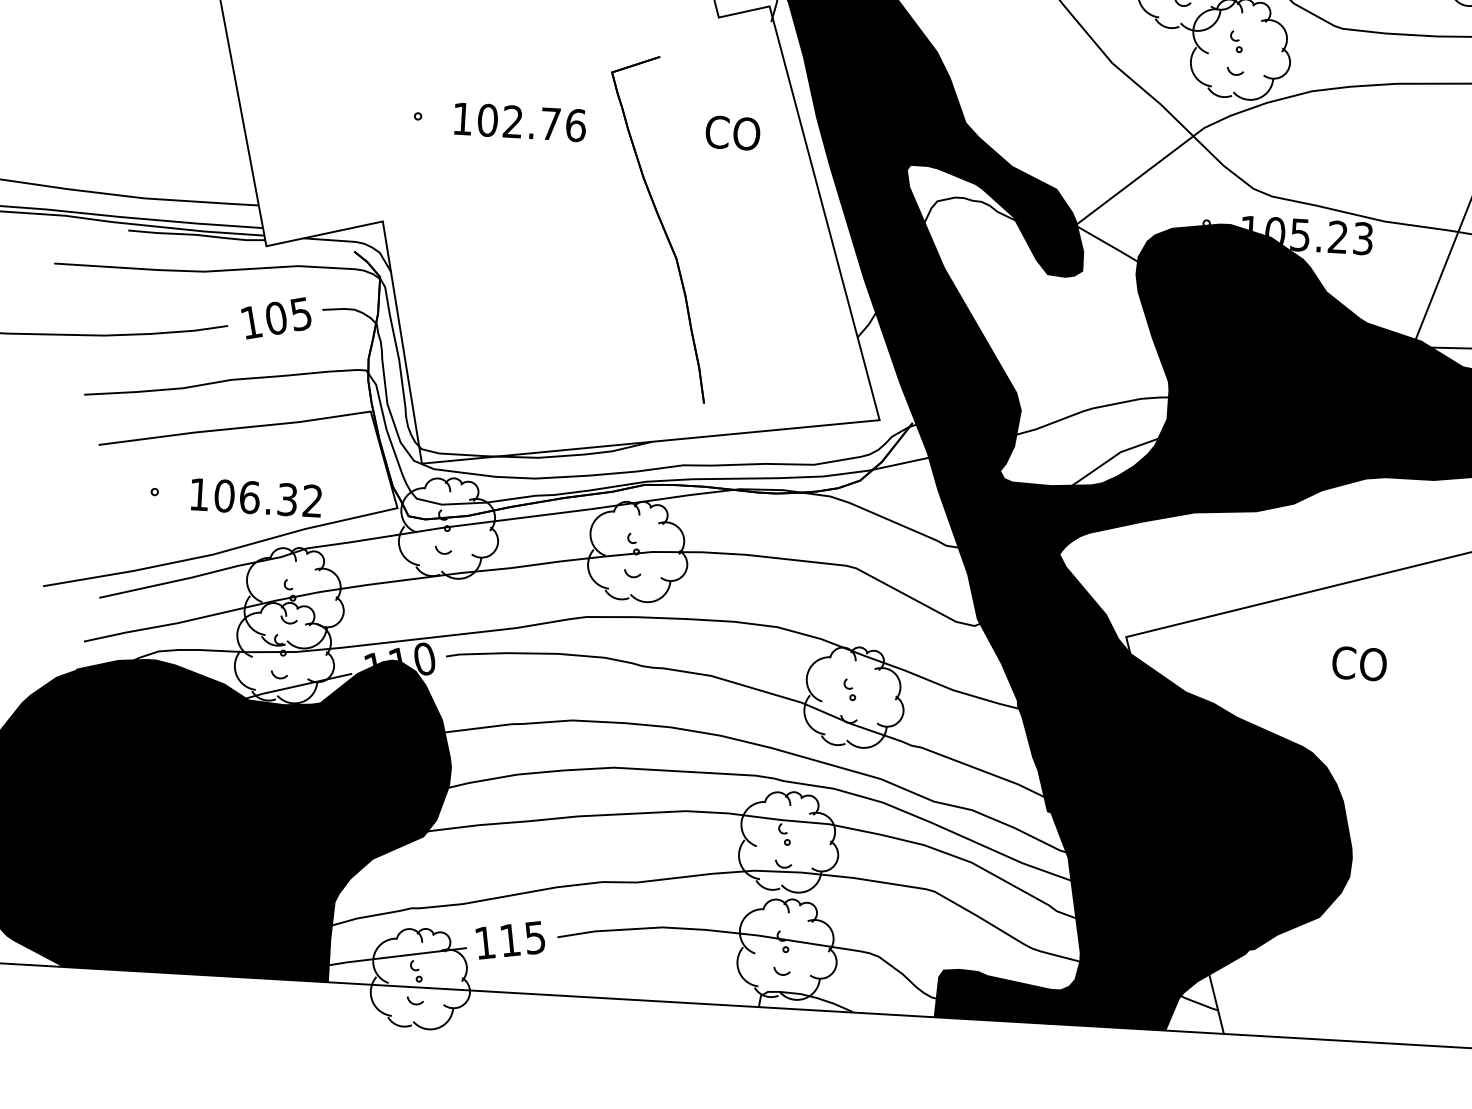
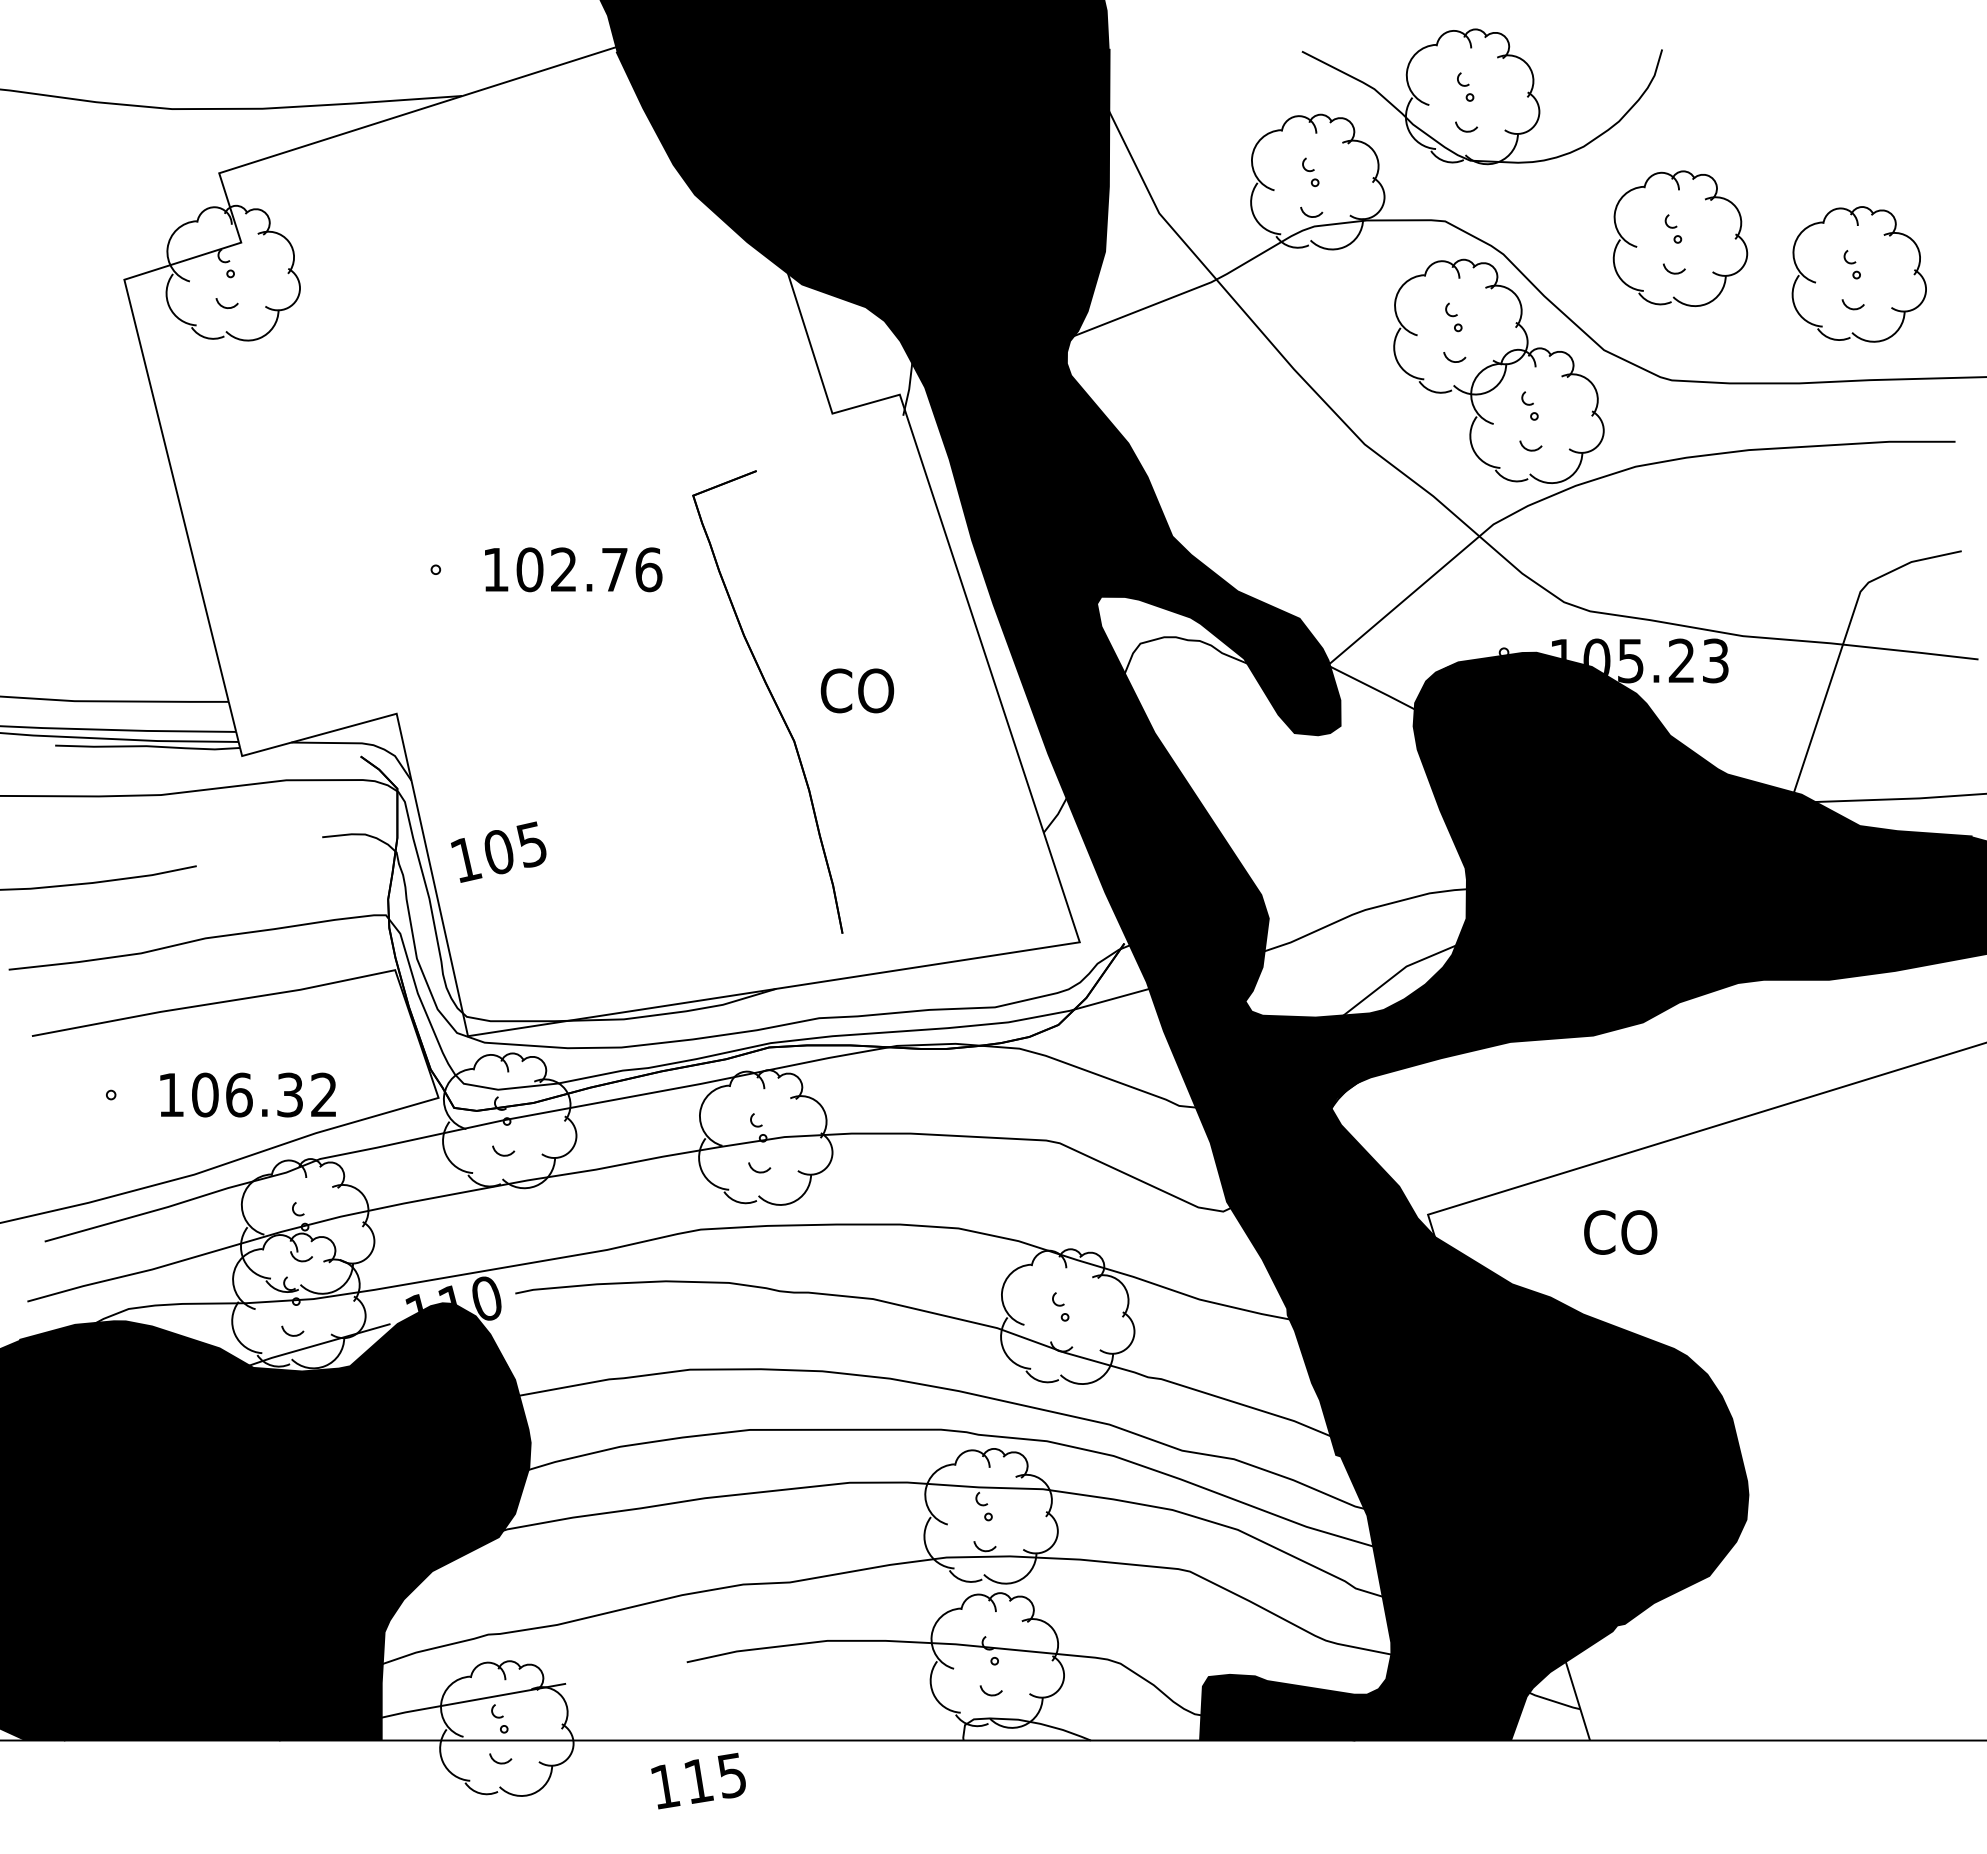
text: (733, 132) -> (857, 690), moved
text: (275, 317) -> (498, 851), moved
text: (1359, 663) -> (1620, 1232), moved
text: (510, 939) -> (698, 1780), moved

